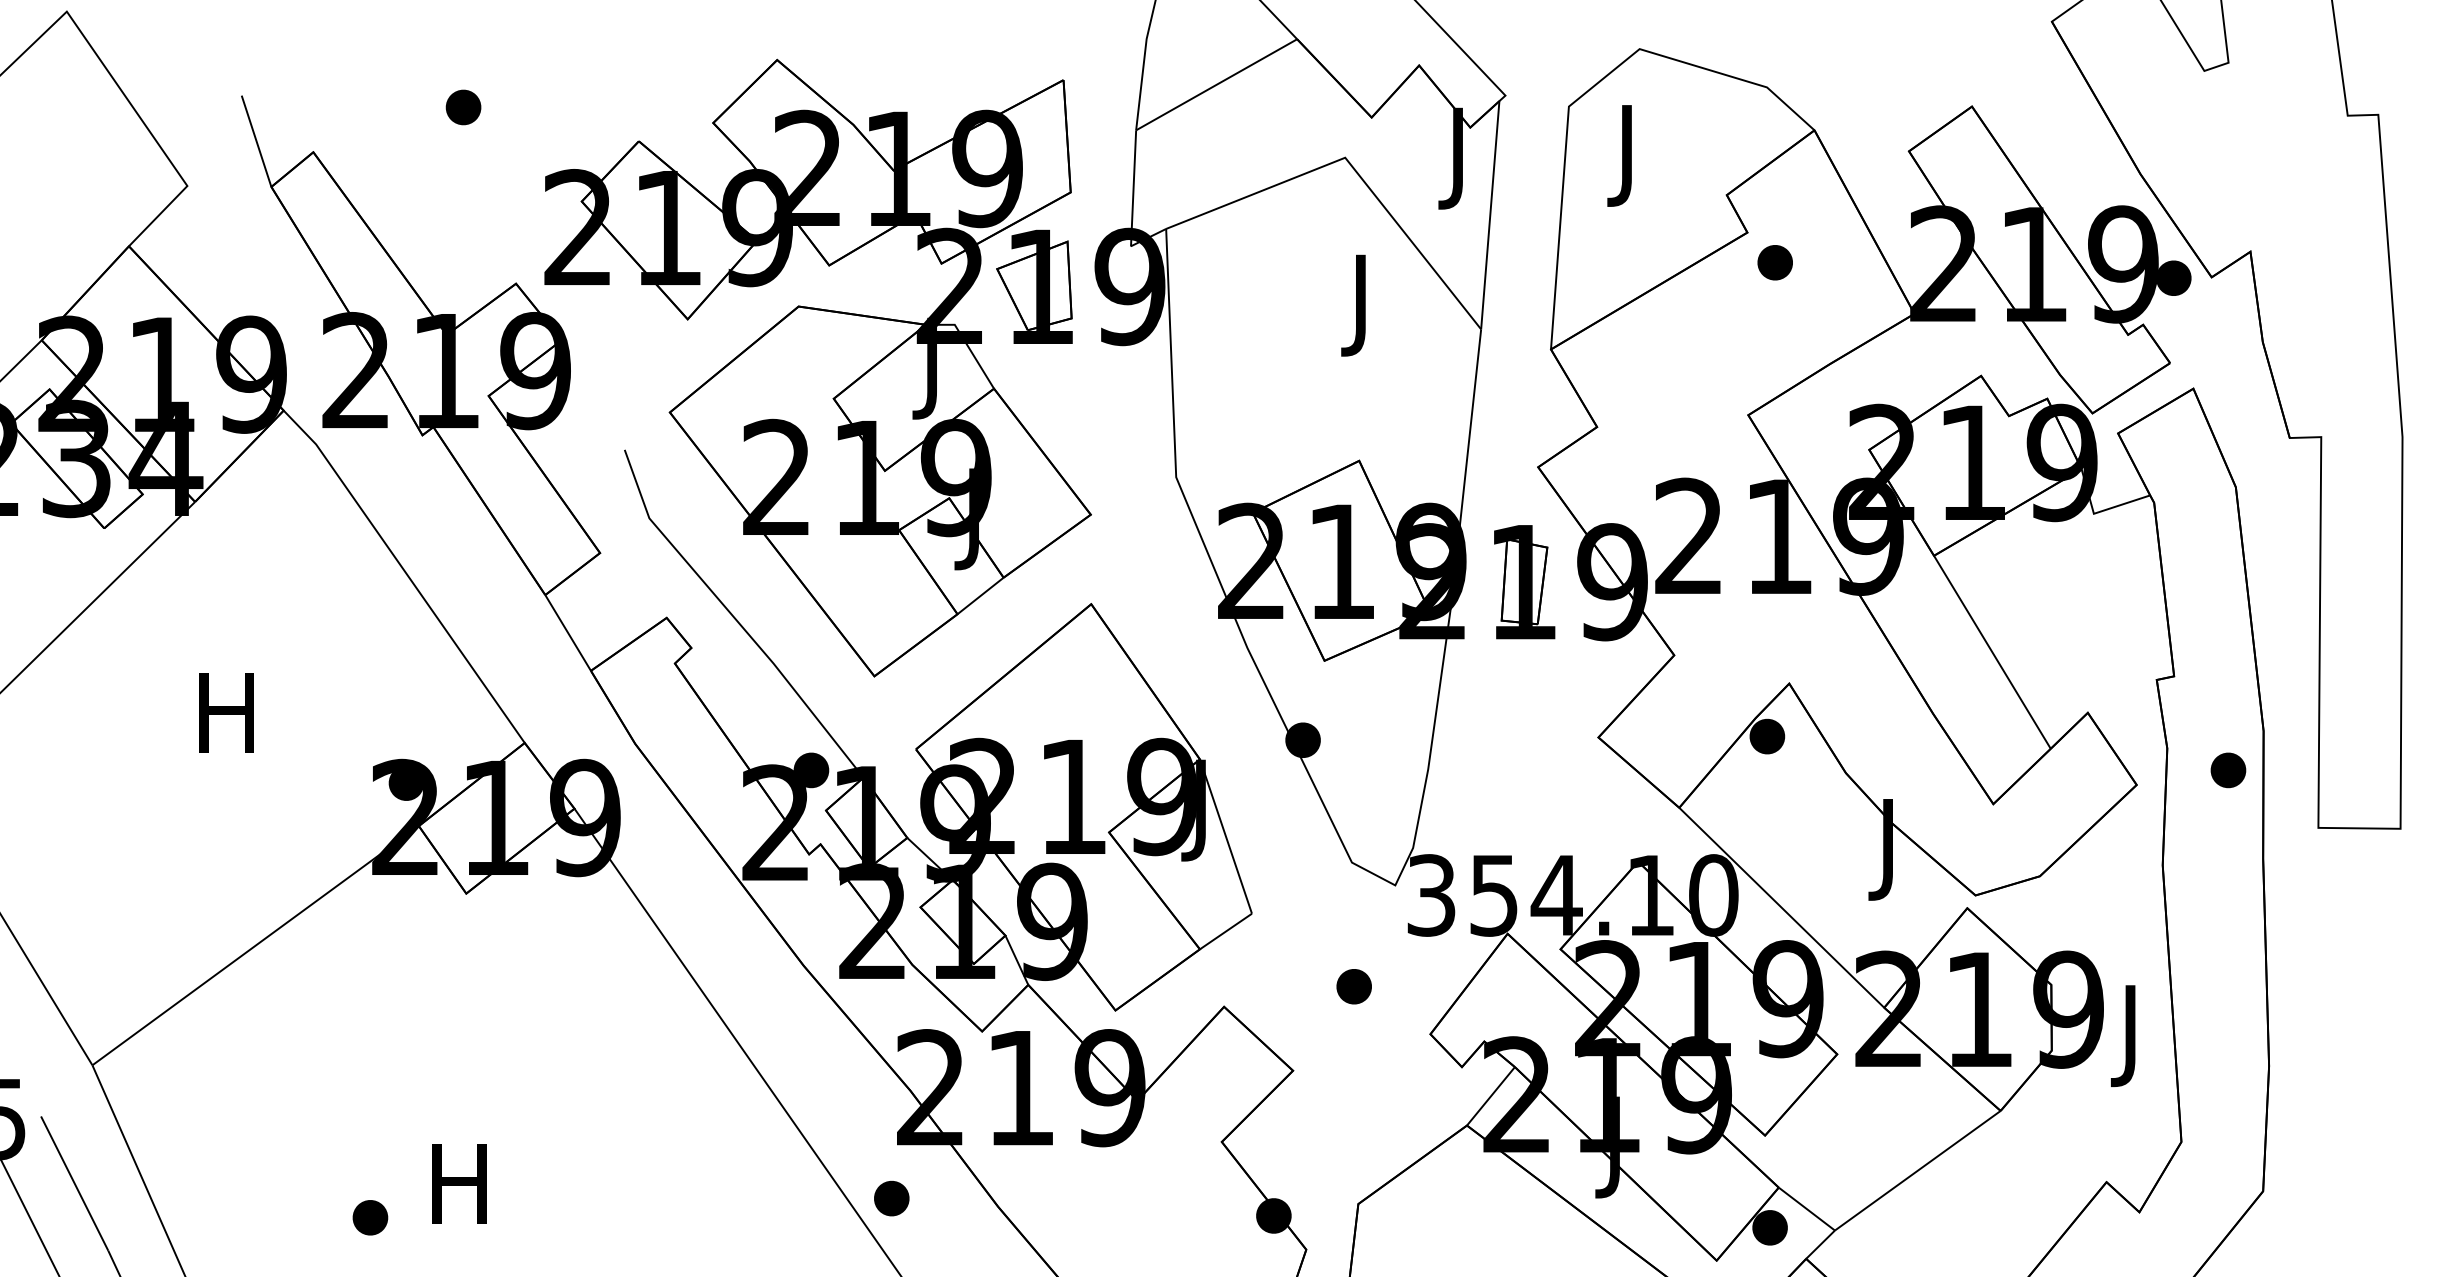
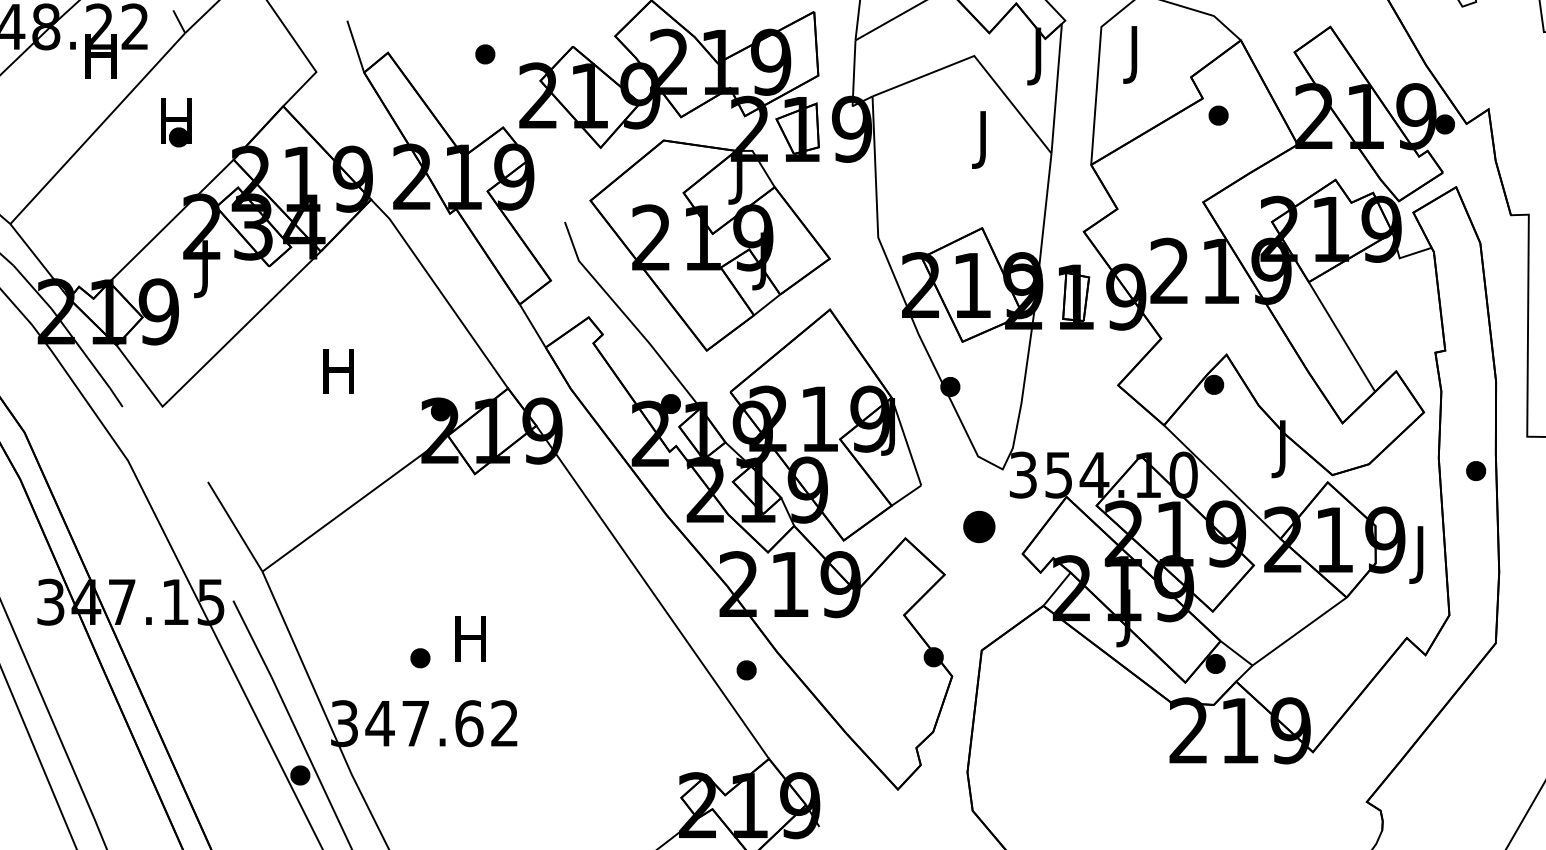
part: (463, 107) -> (485, 54), moved
part: (2229, 769) -> (1476, 470), moved
part: (1354, 985) -> (979, 526), size x1.6
part: (891, 1198) -> (746, 670), moved

